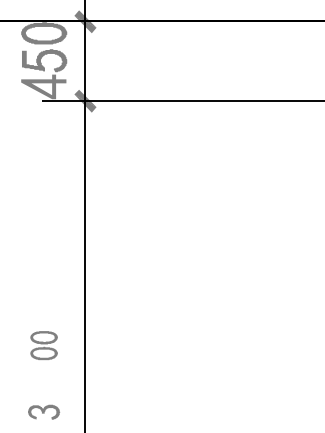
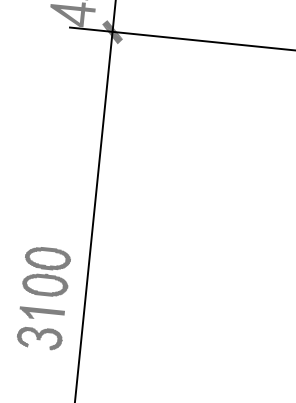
part: (43, 345) -> (45, 271), size x1.67
fill: (43, 387) -> (41, 313), added
part: (43, 411) -> (39, 337), size x1.43

